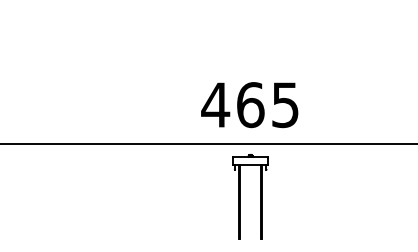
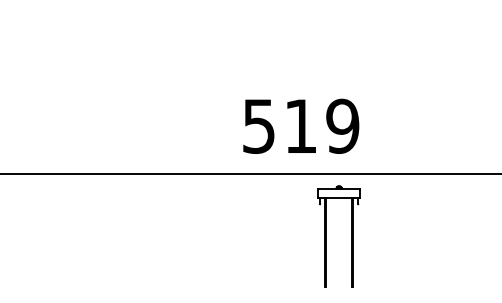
text: (250, 104) -> (300, 125), 465 -> 519
part: (240, 196) -> (326, 236), moved

